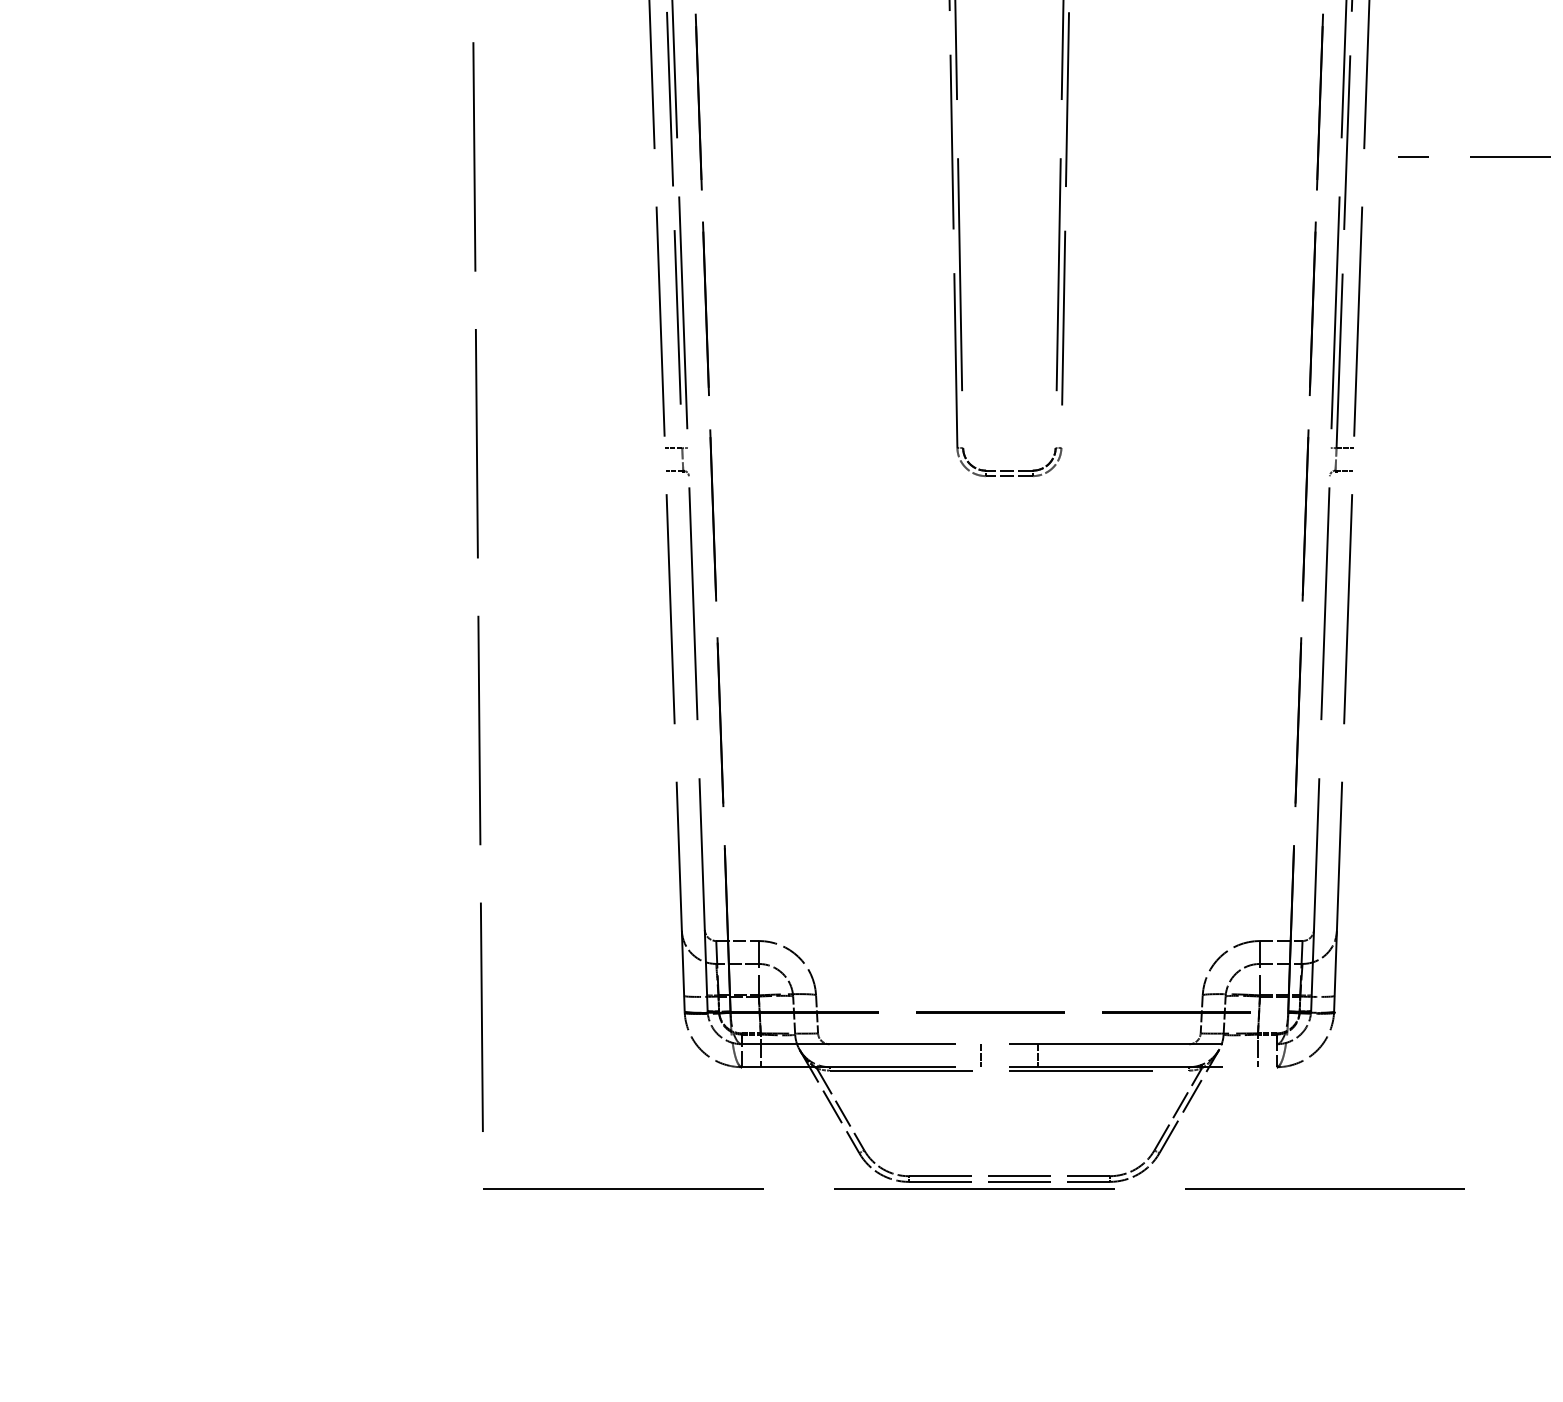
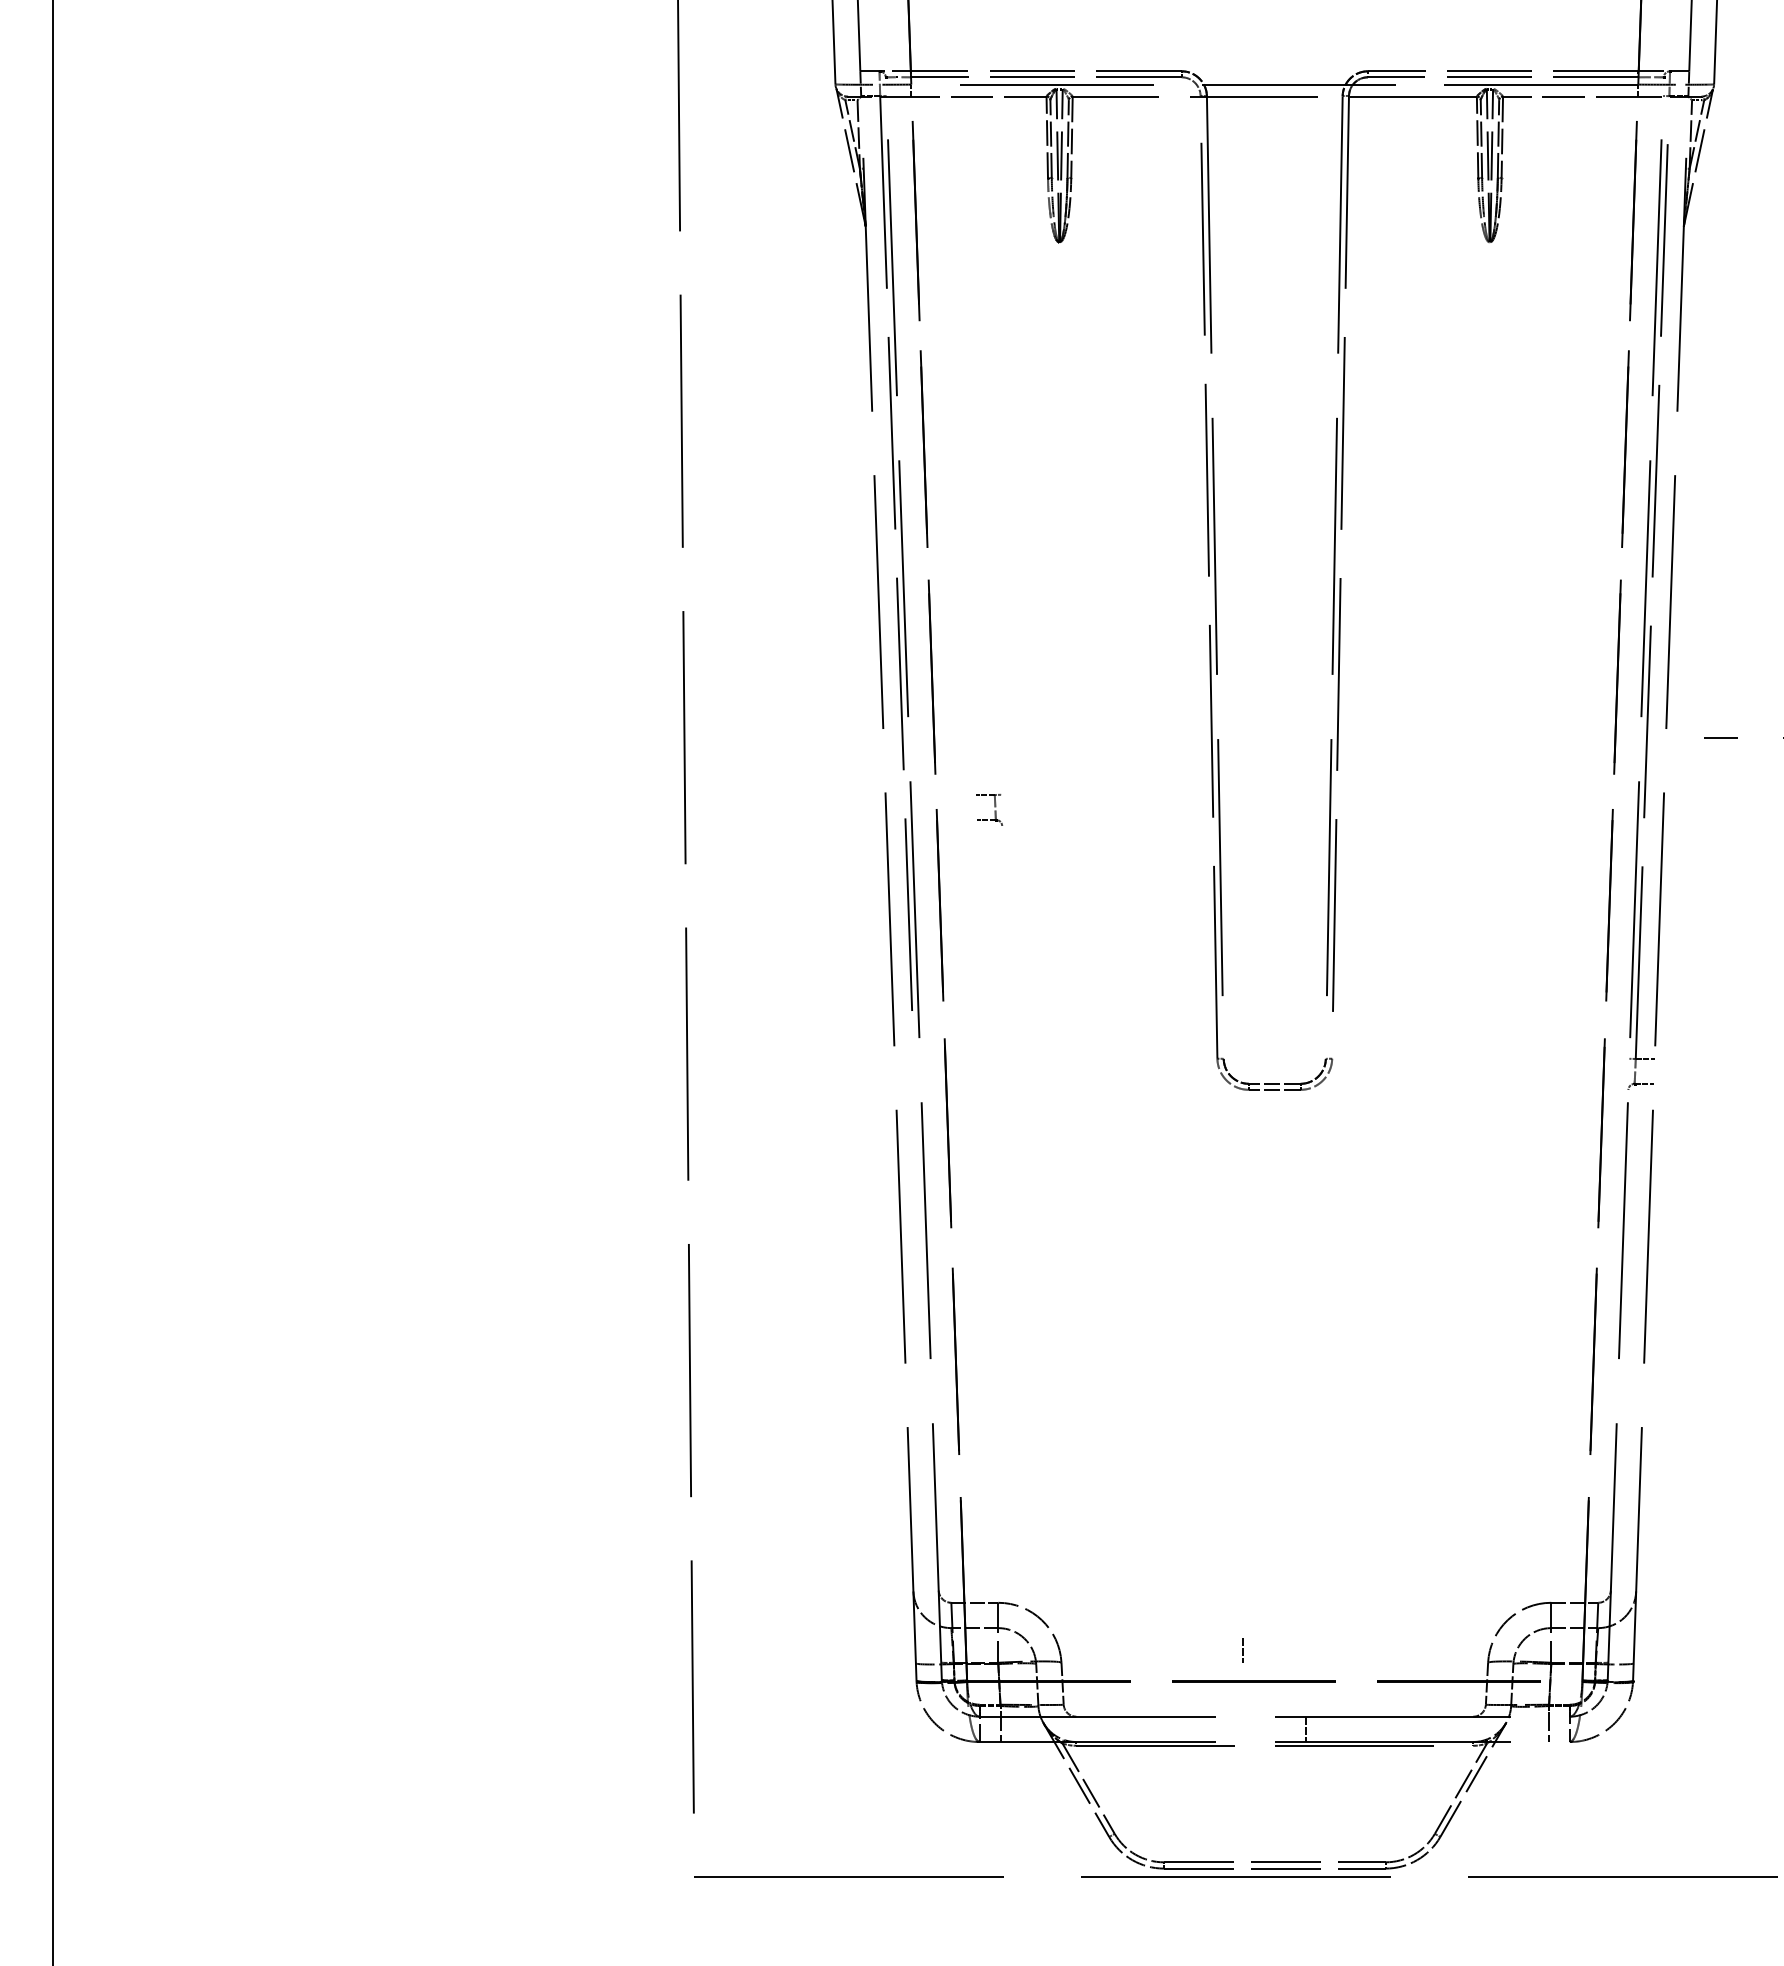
part: (677, 461) -> (989, 809), moved
line: (980, 1055) -> (1242, 1650), moved

